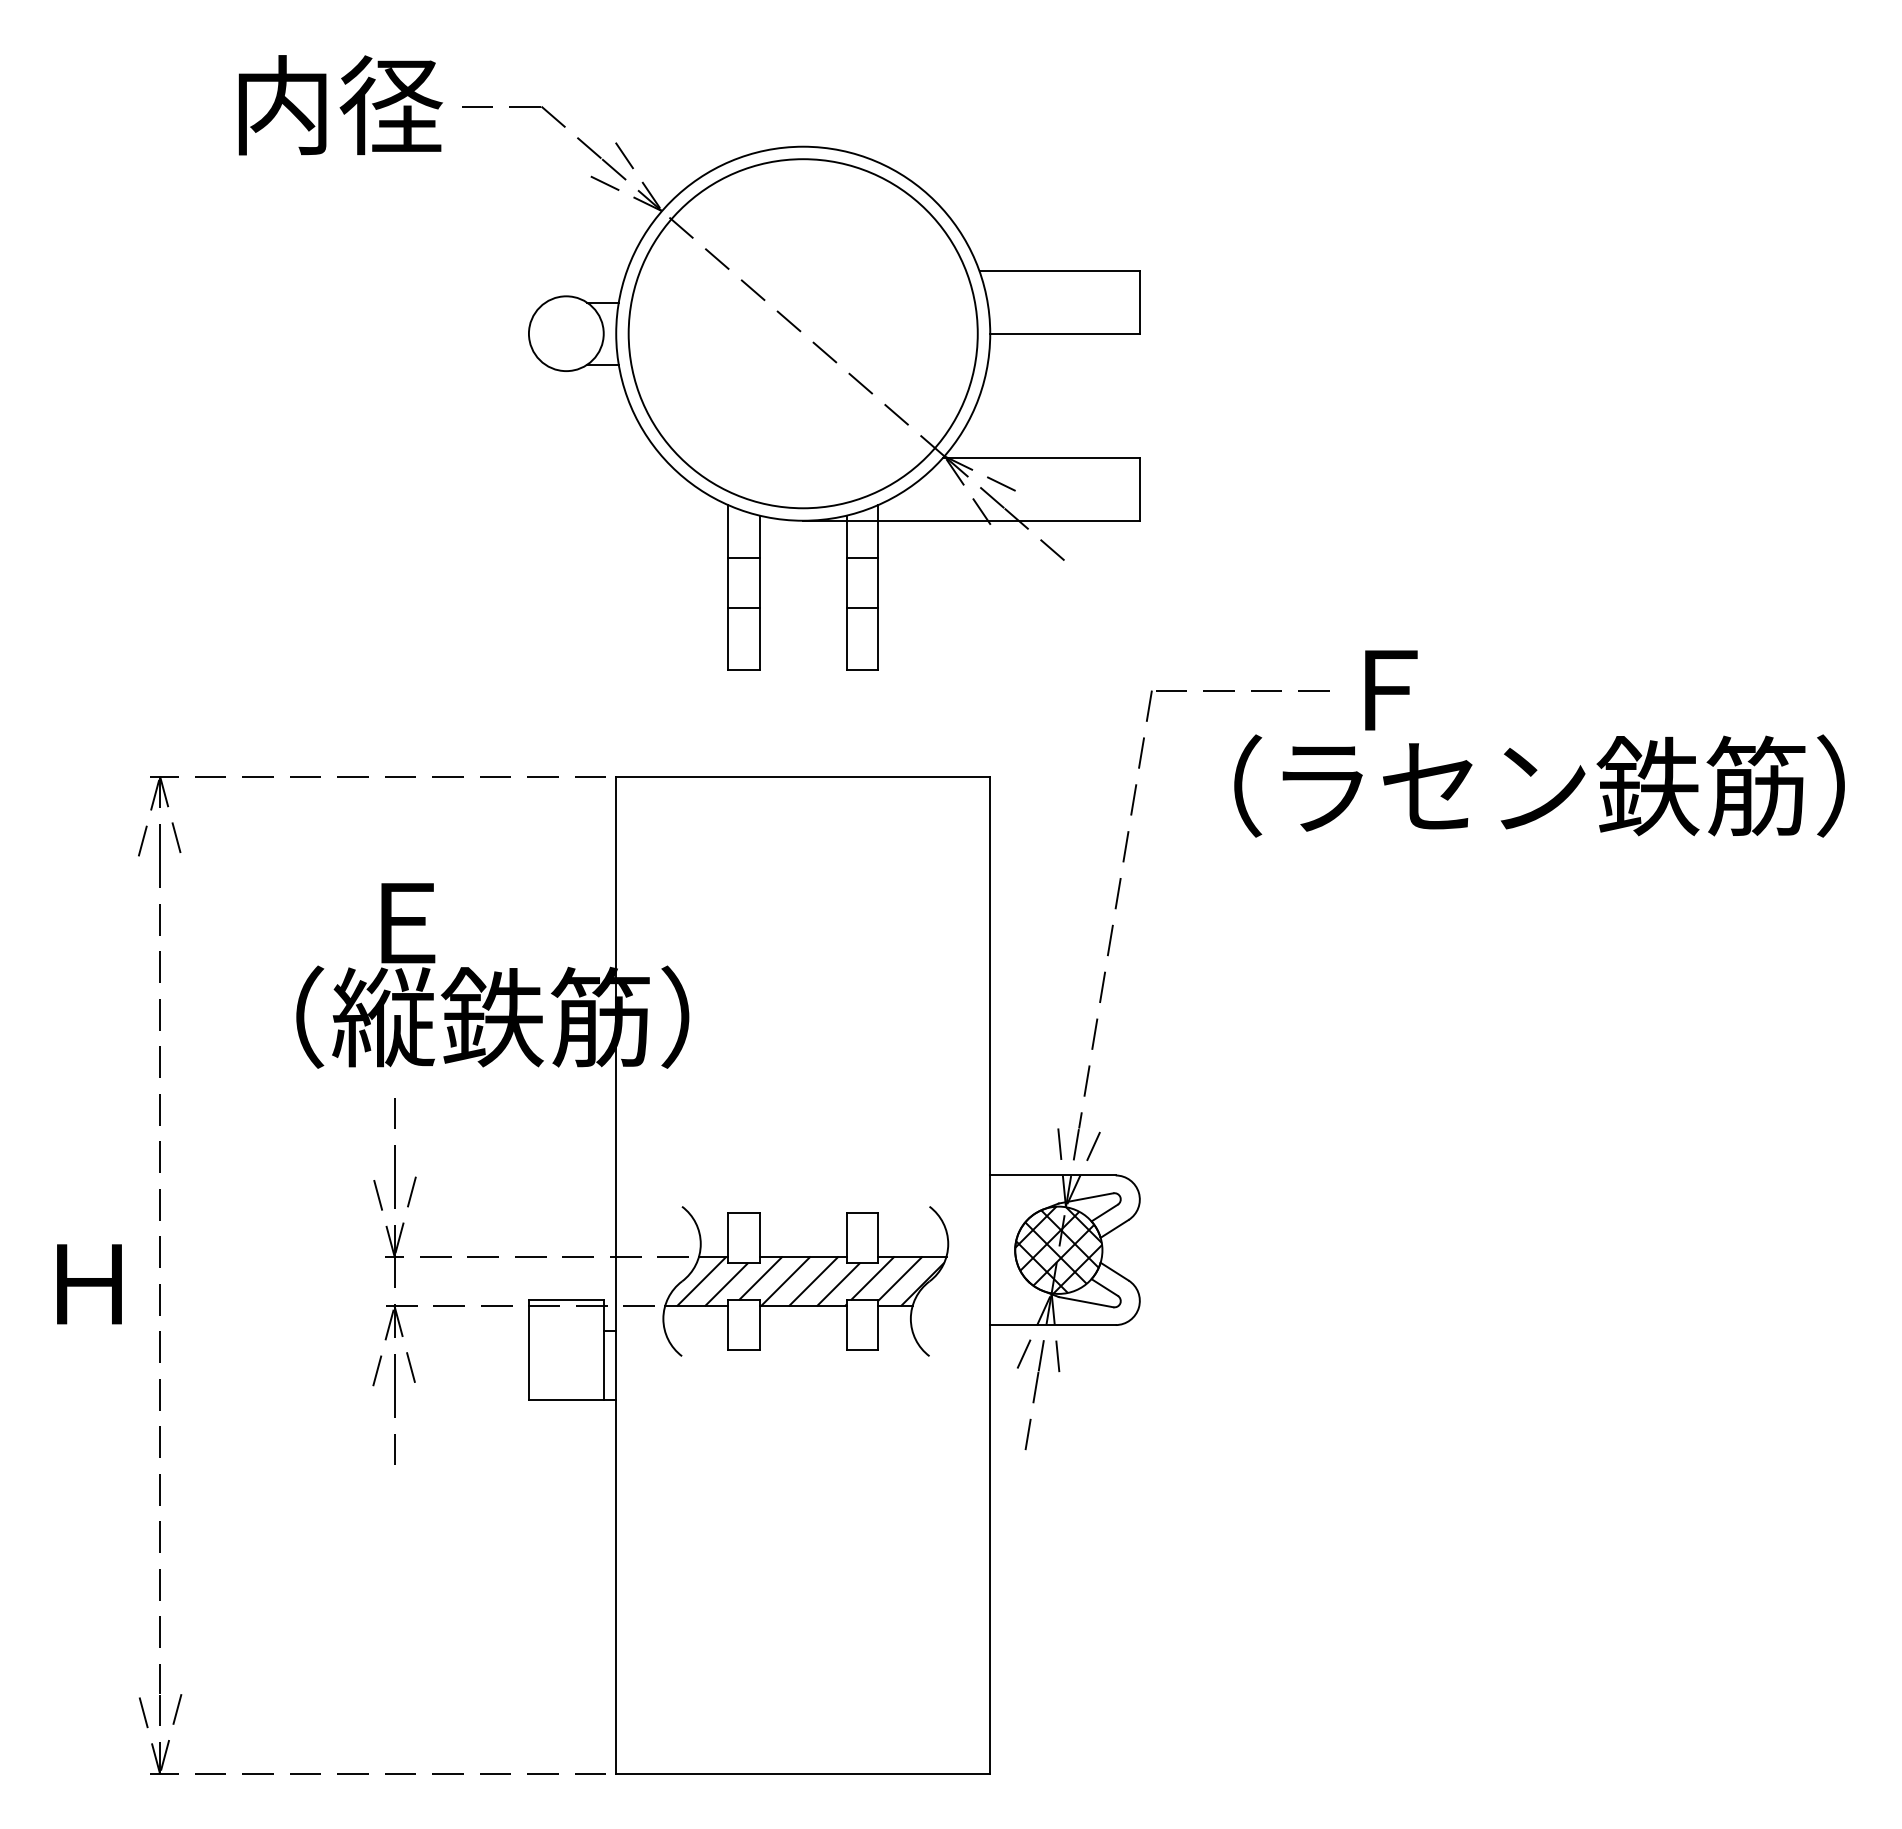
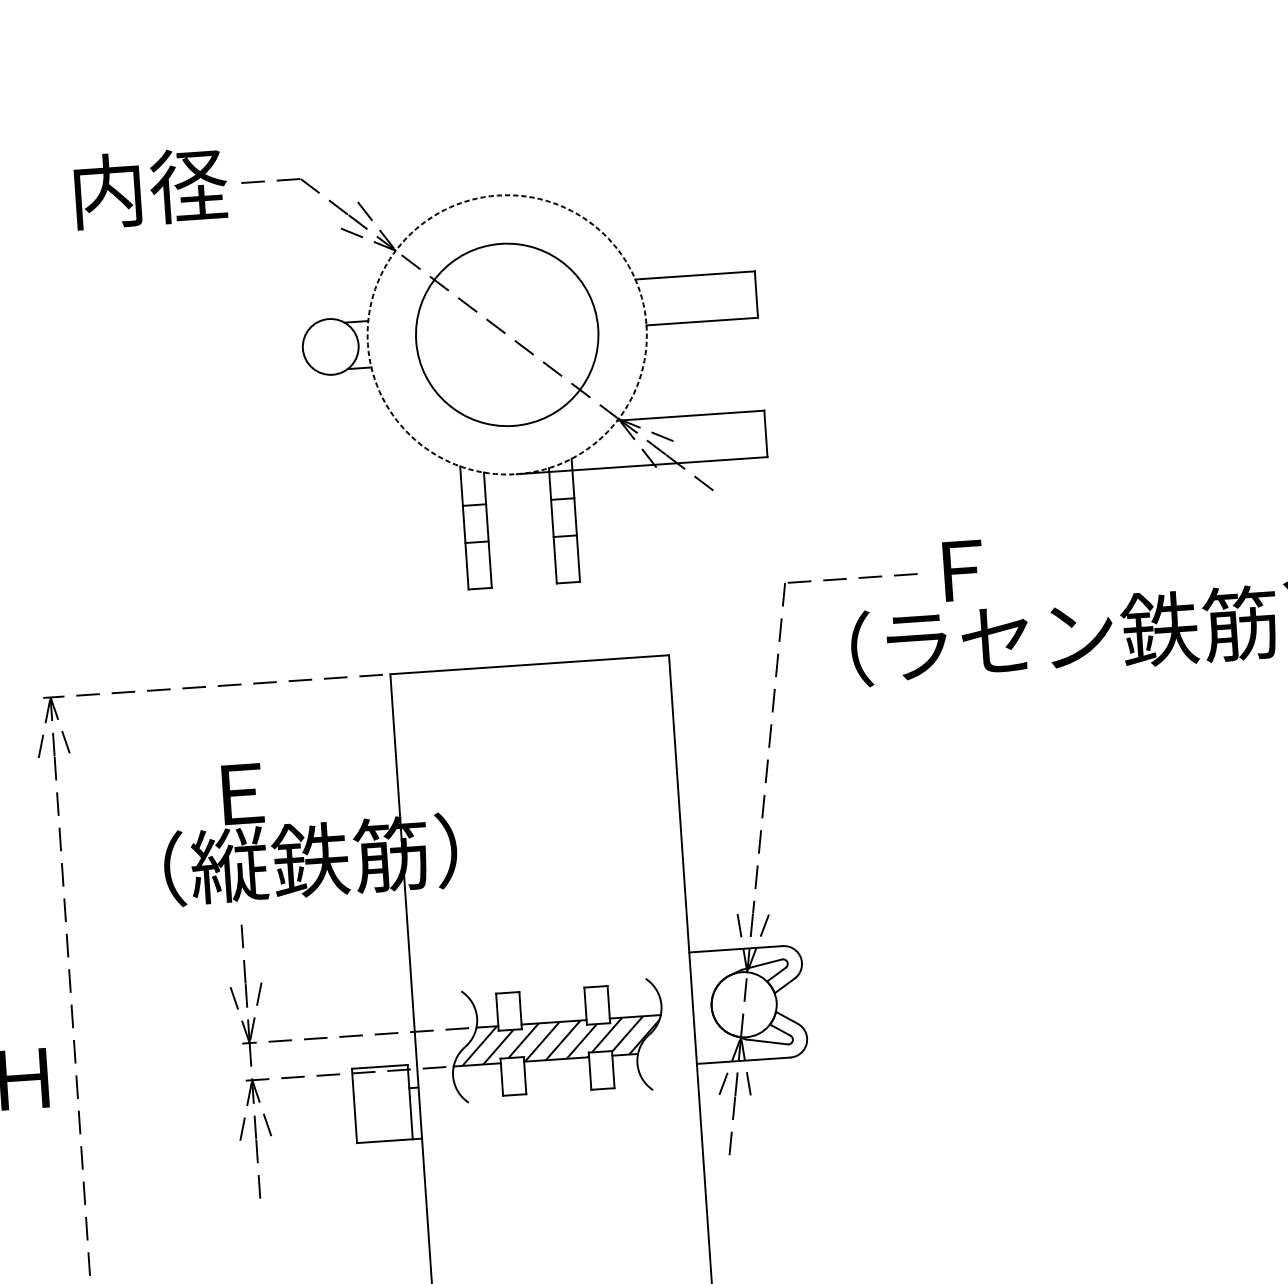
circle: (802, 333) -> (506, 334), size x0.7
circle: (803, 333) -> (507, 334), solid -> dashed
hatch: (1058, 1249) -> (743, 1004), removed

